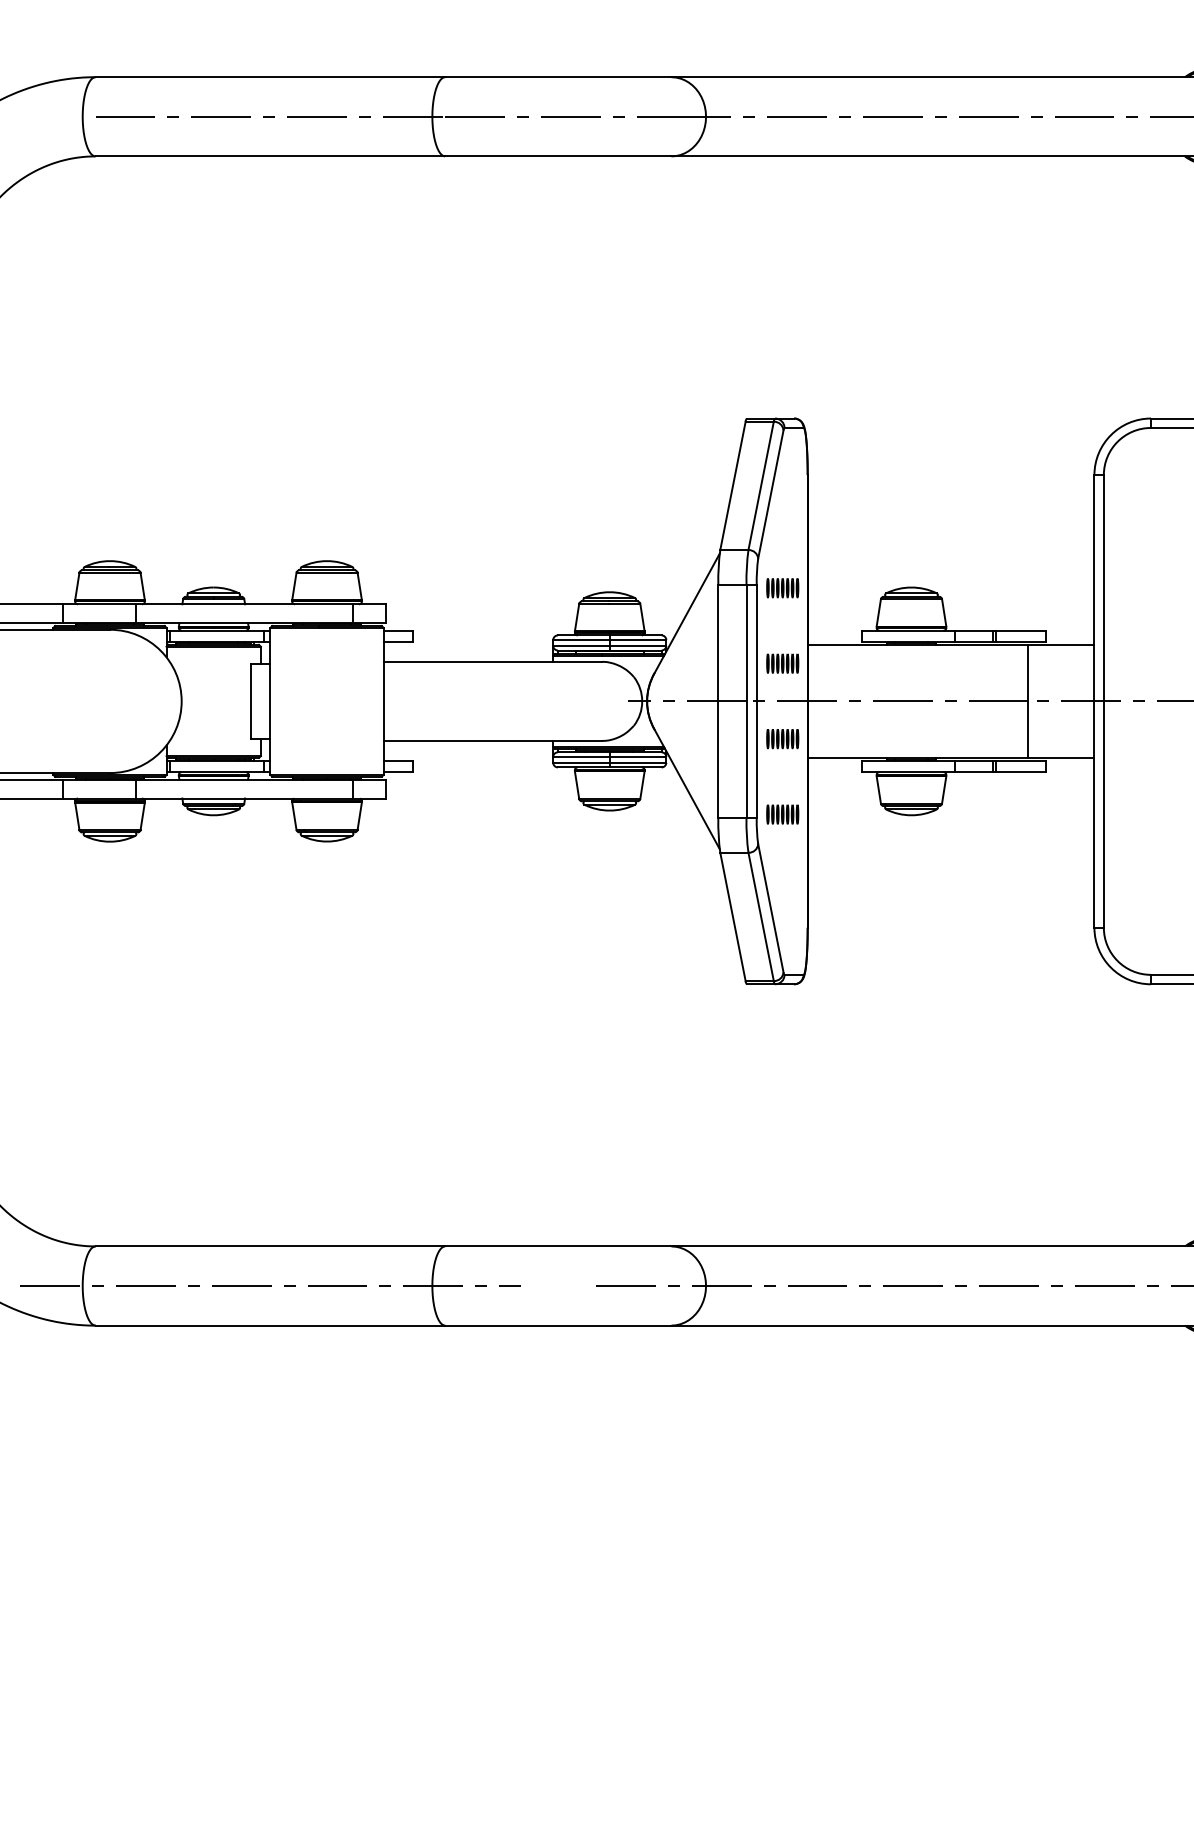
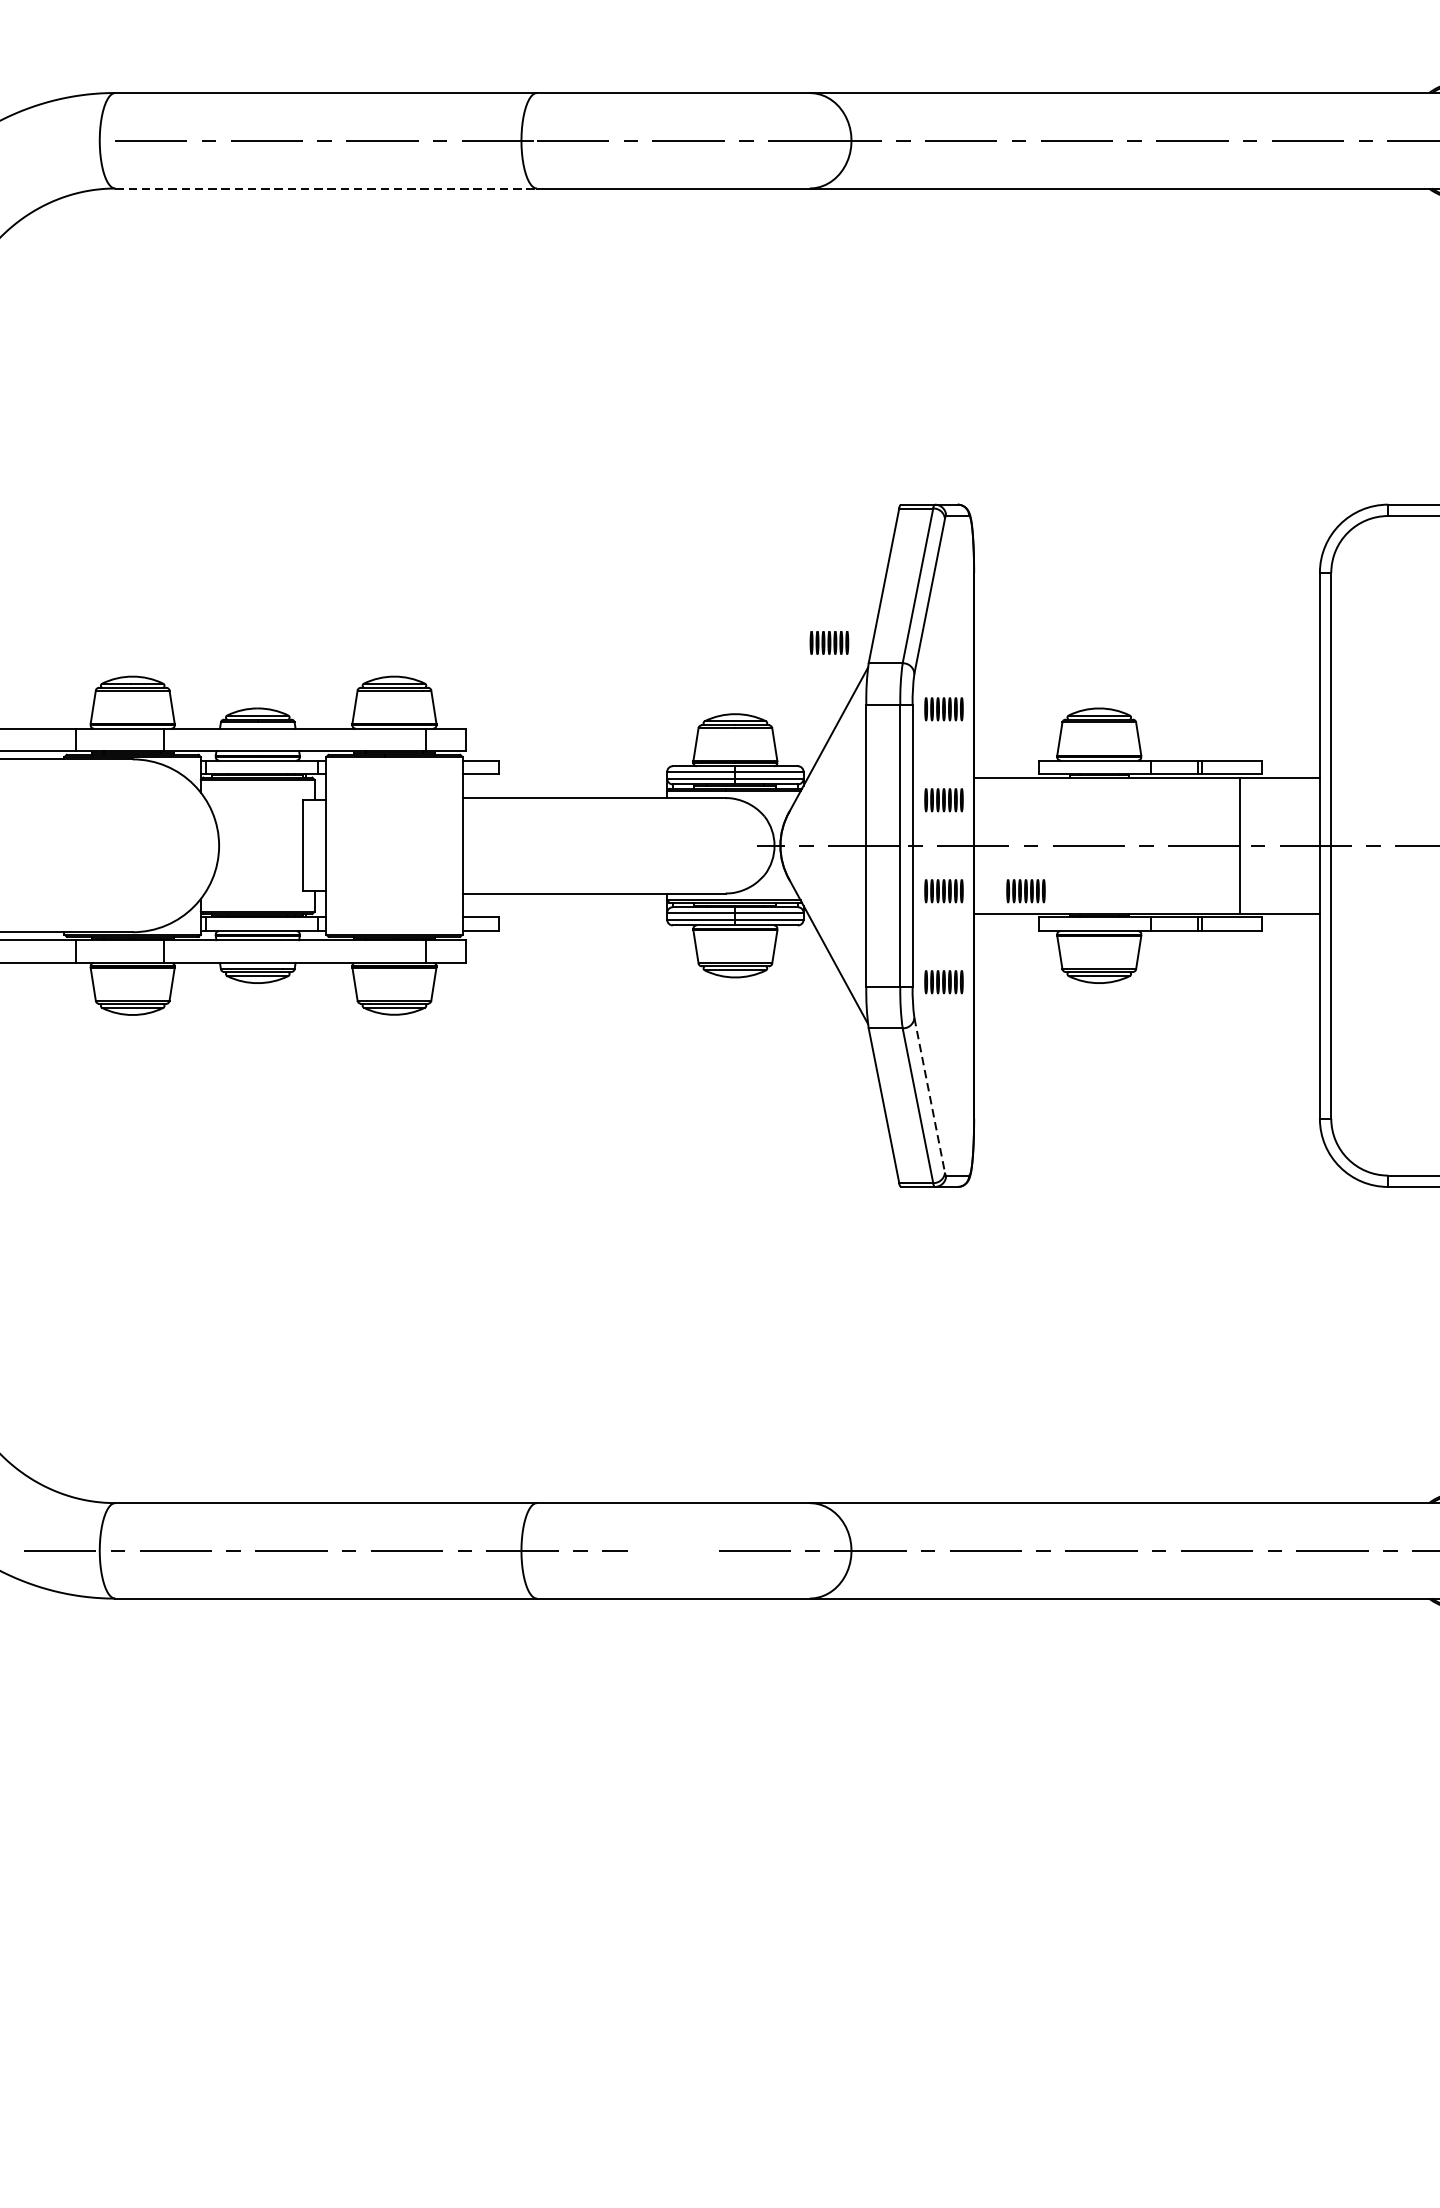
line: (270, 156) -> (326, 188), solid -> dashed
part: (687, 533) -> (829, 643), added
part: (850, 739) -> (1025, 891), added
line: (770, 908) -> (929, 1095), solid -> dashed

